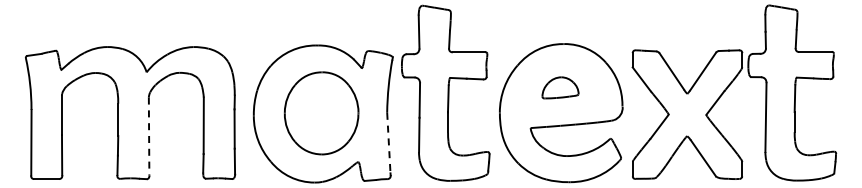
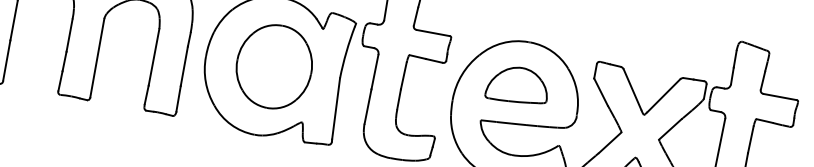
part: (560, 87) -> (518, 85), size x1.67
line: (149, 136) -> (97, 57), dashed -> solid
line: (388, 143) -> (335, 109), dashed -> solid

